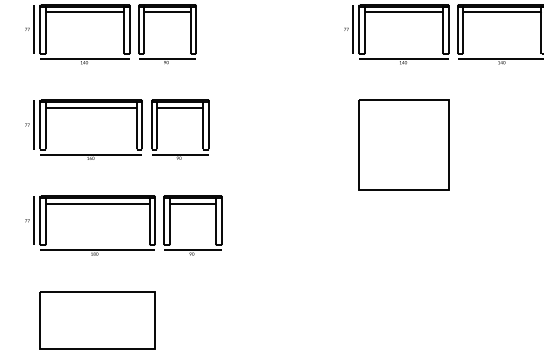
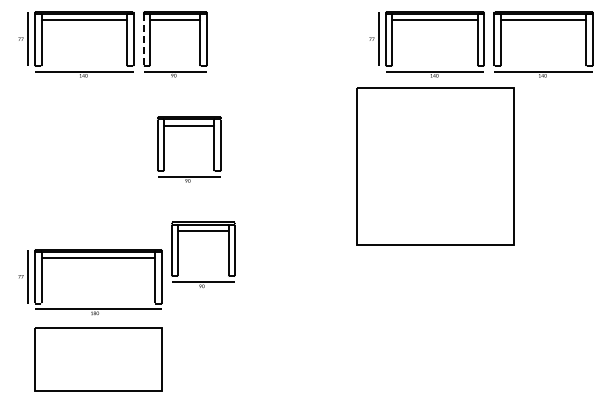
line: (138, 30) -> (143, 40), solid -> dashed
part: (84, 108) -> (83, 126), removed
part: (403, 145) -> (434, 166), size x1.6
part: (90, 204) -> (90, 258), moved

